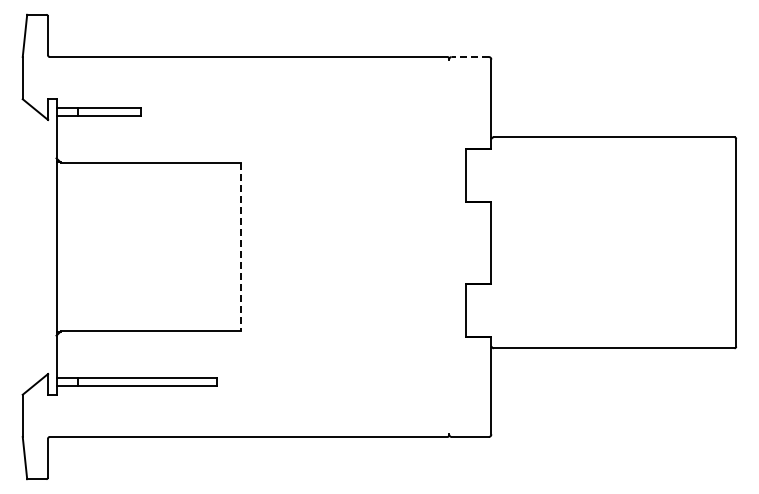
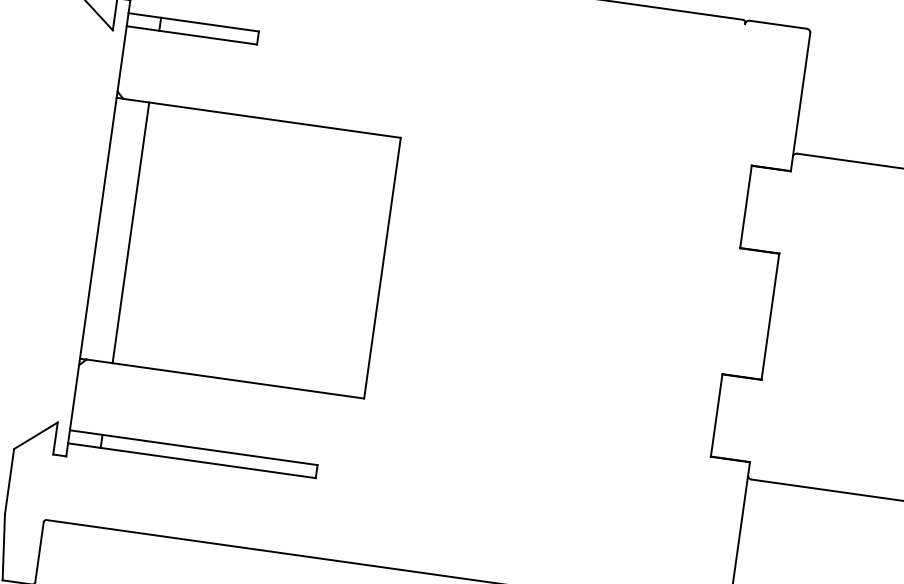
line: (470, 57) -> (778, 25), dashed -> solid
line: (77, 246) -> (130, 232), added
line: (240, 247) -> (382, 268), dashed -> solid

